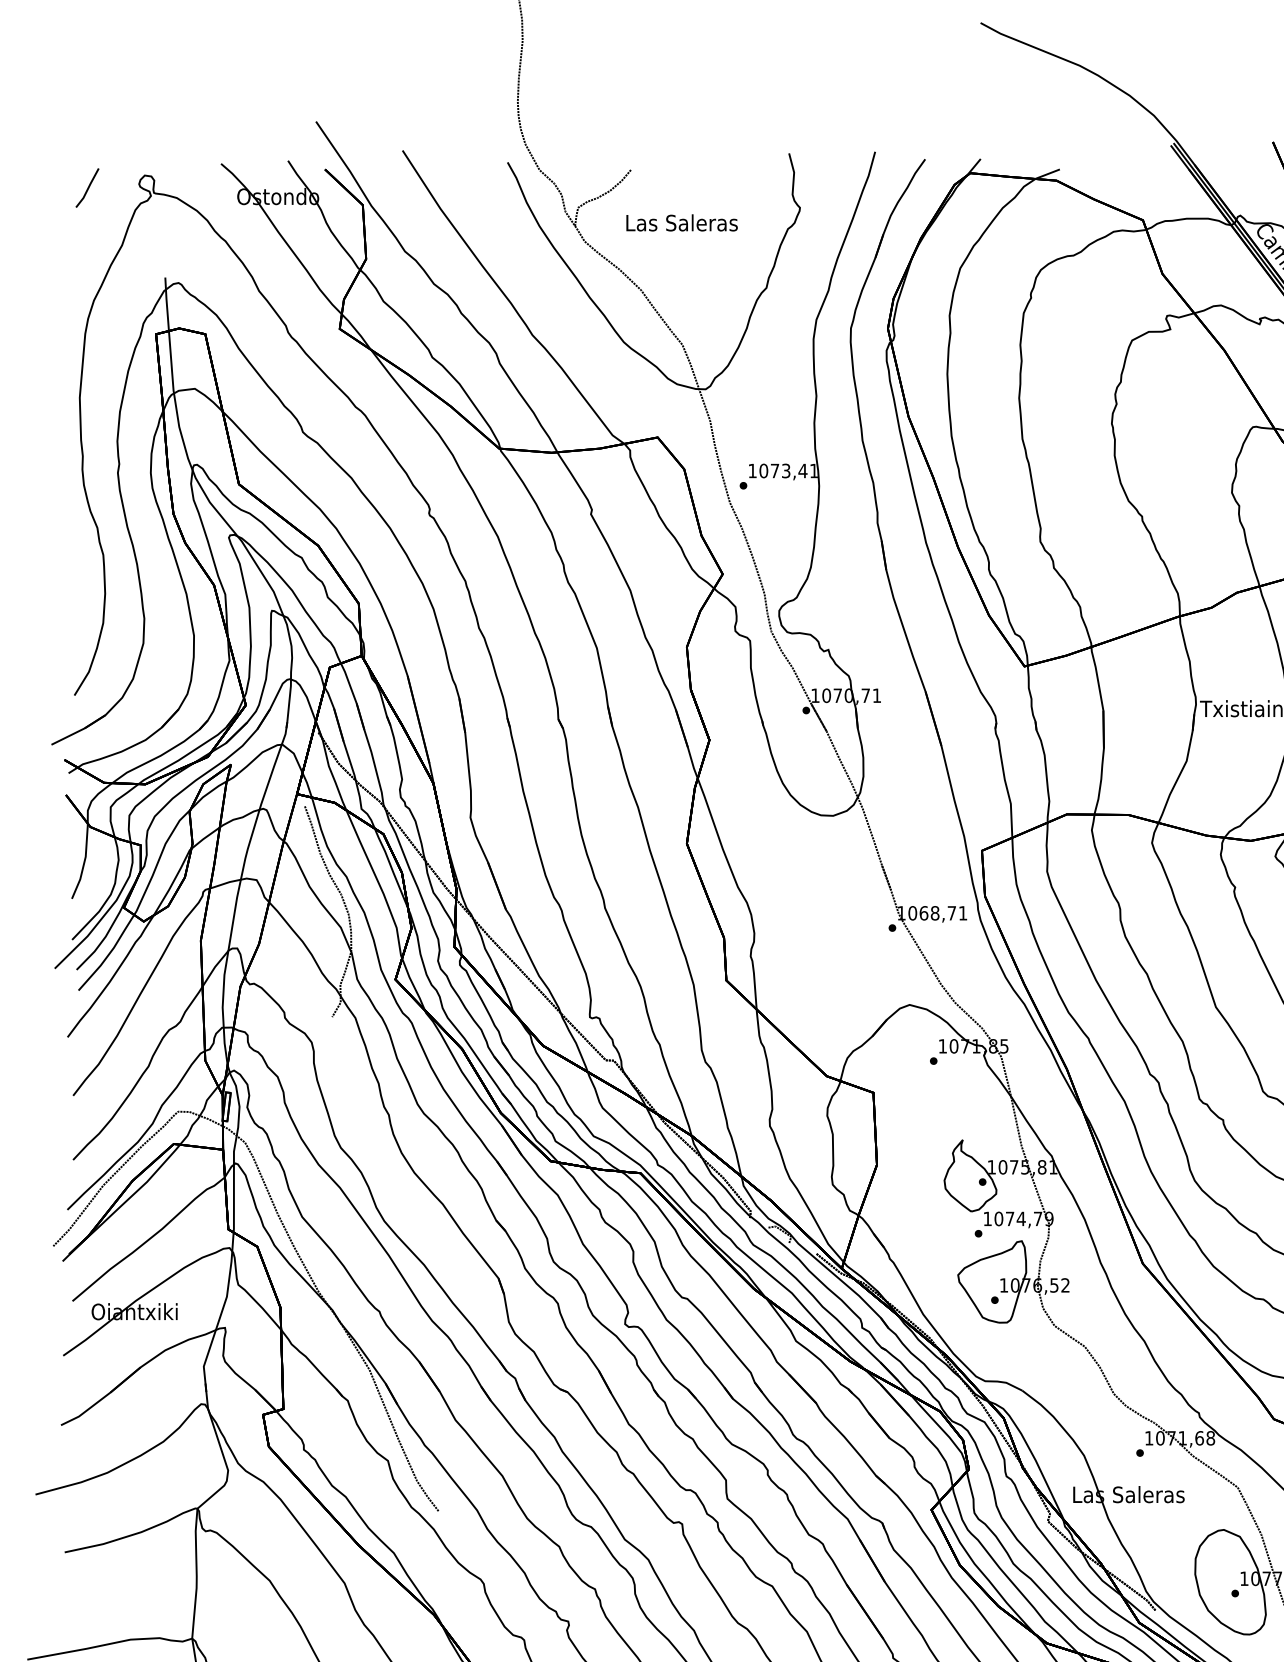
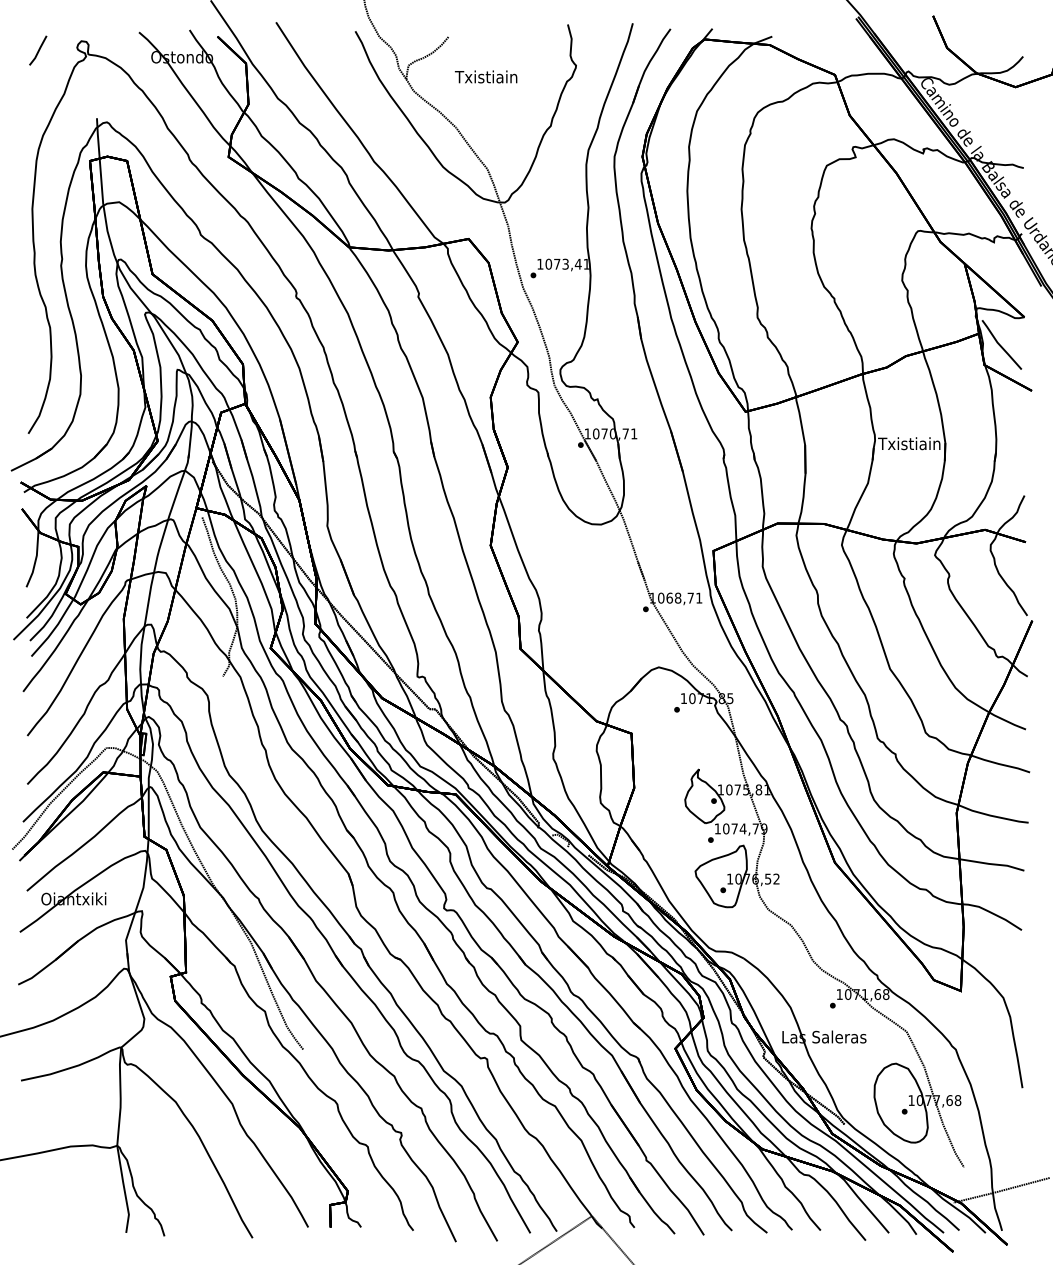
text: (682, 222) -> (487, 76), Las Saleras -> Txistiain

